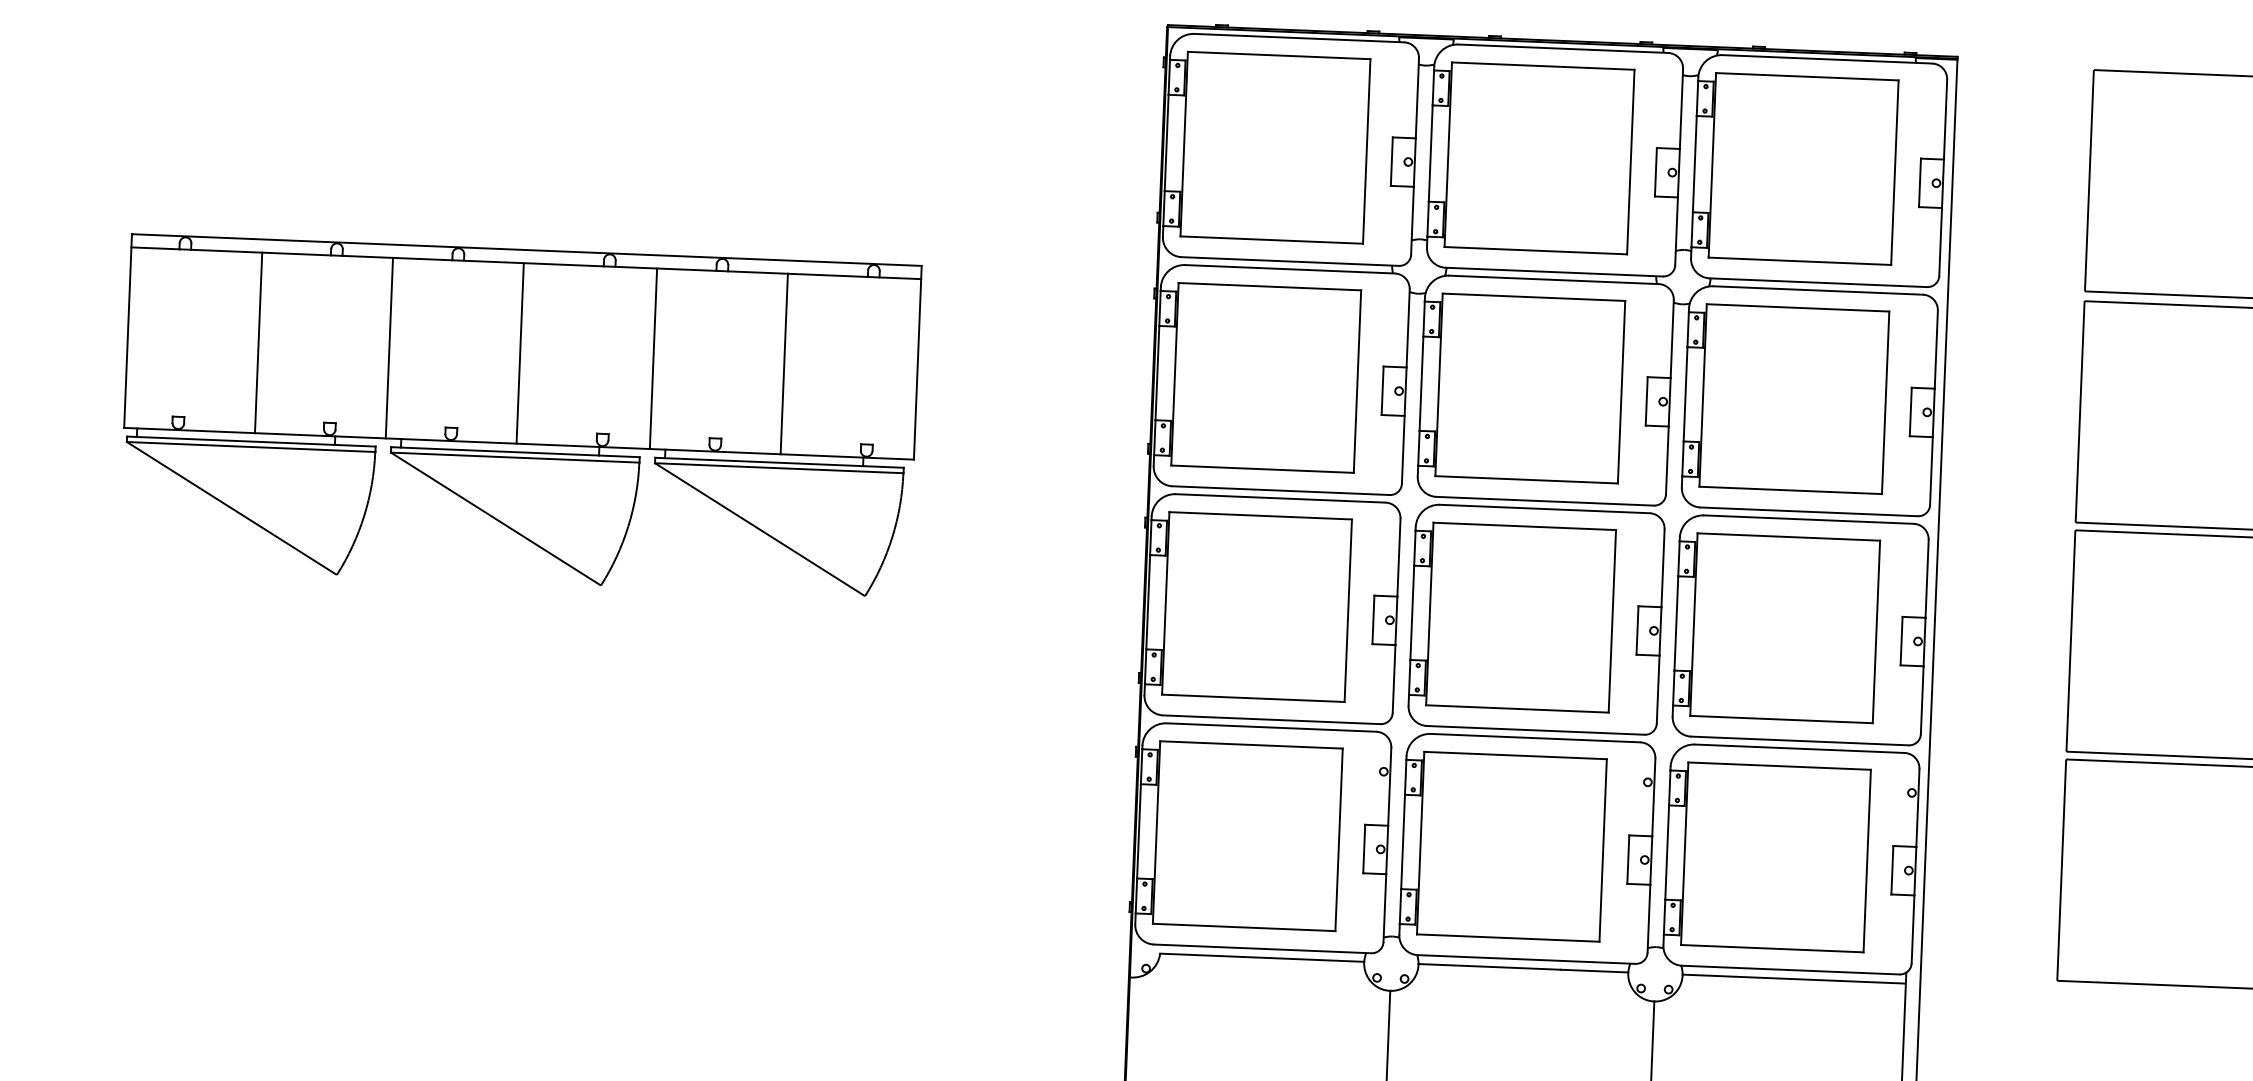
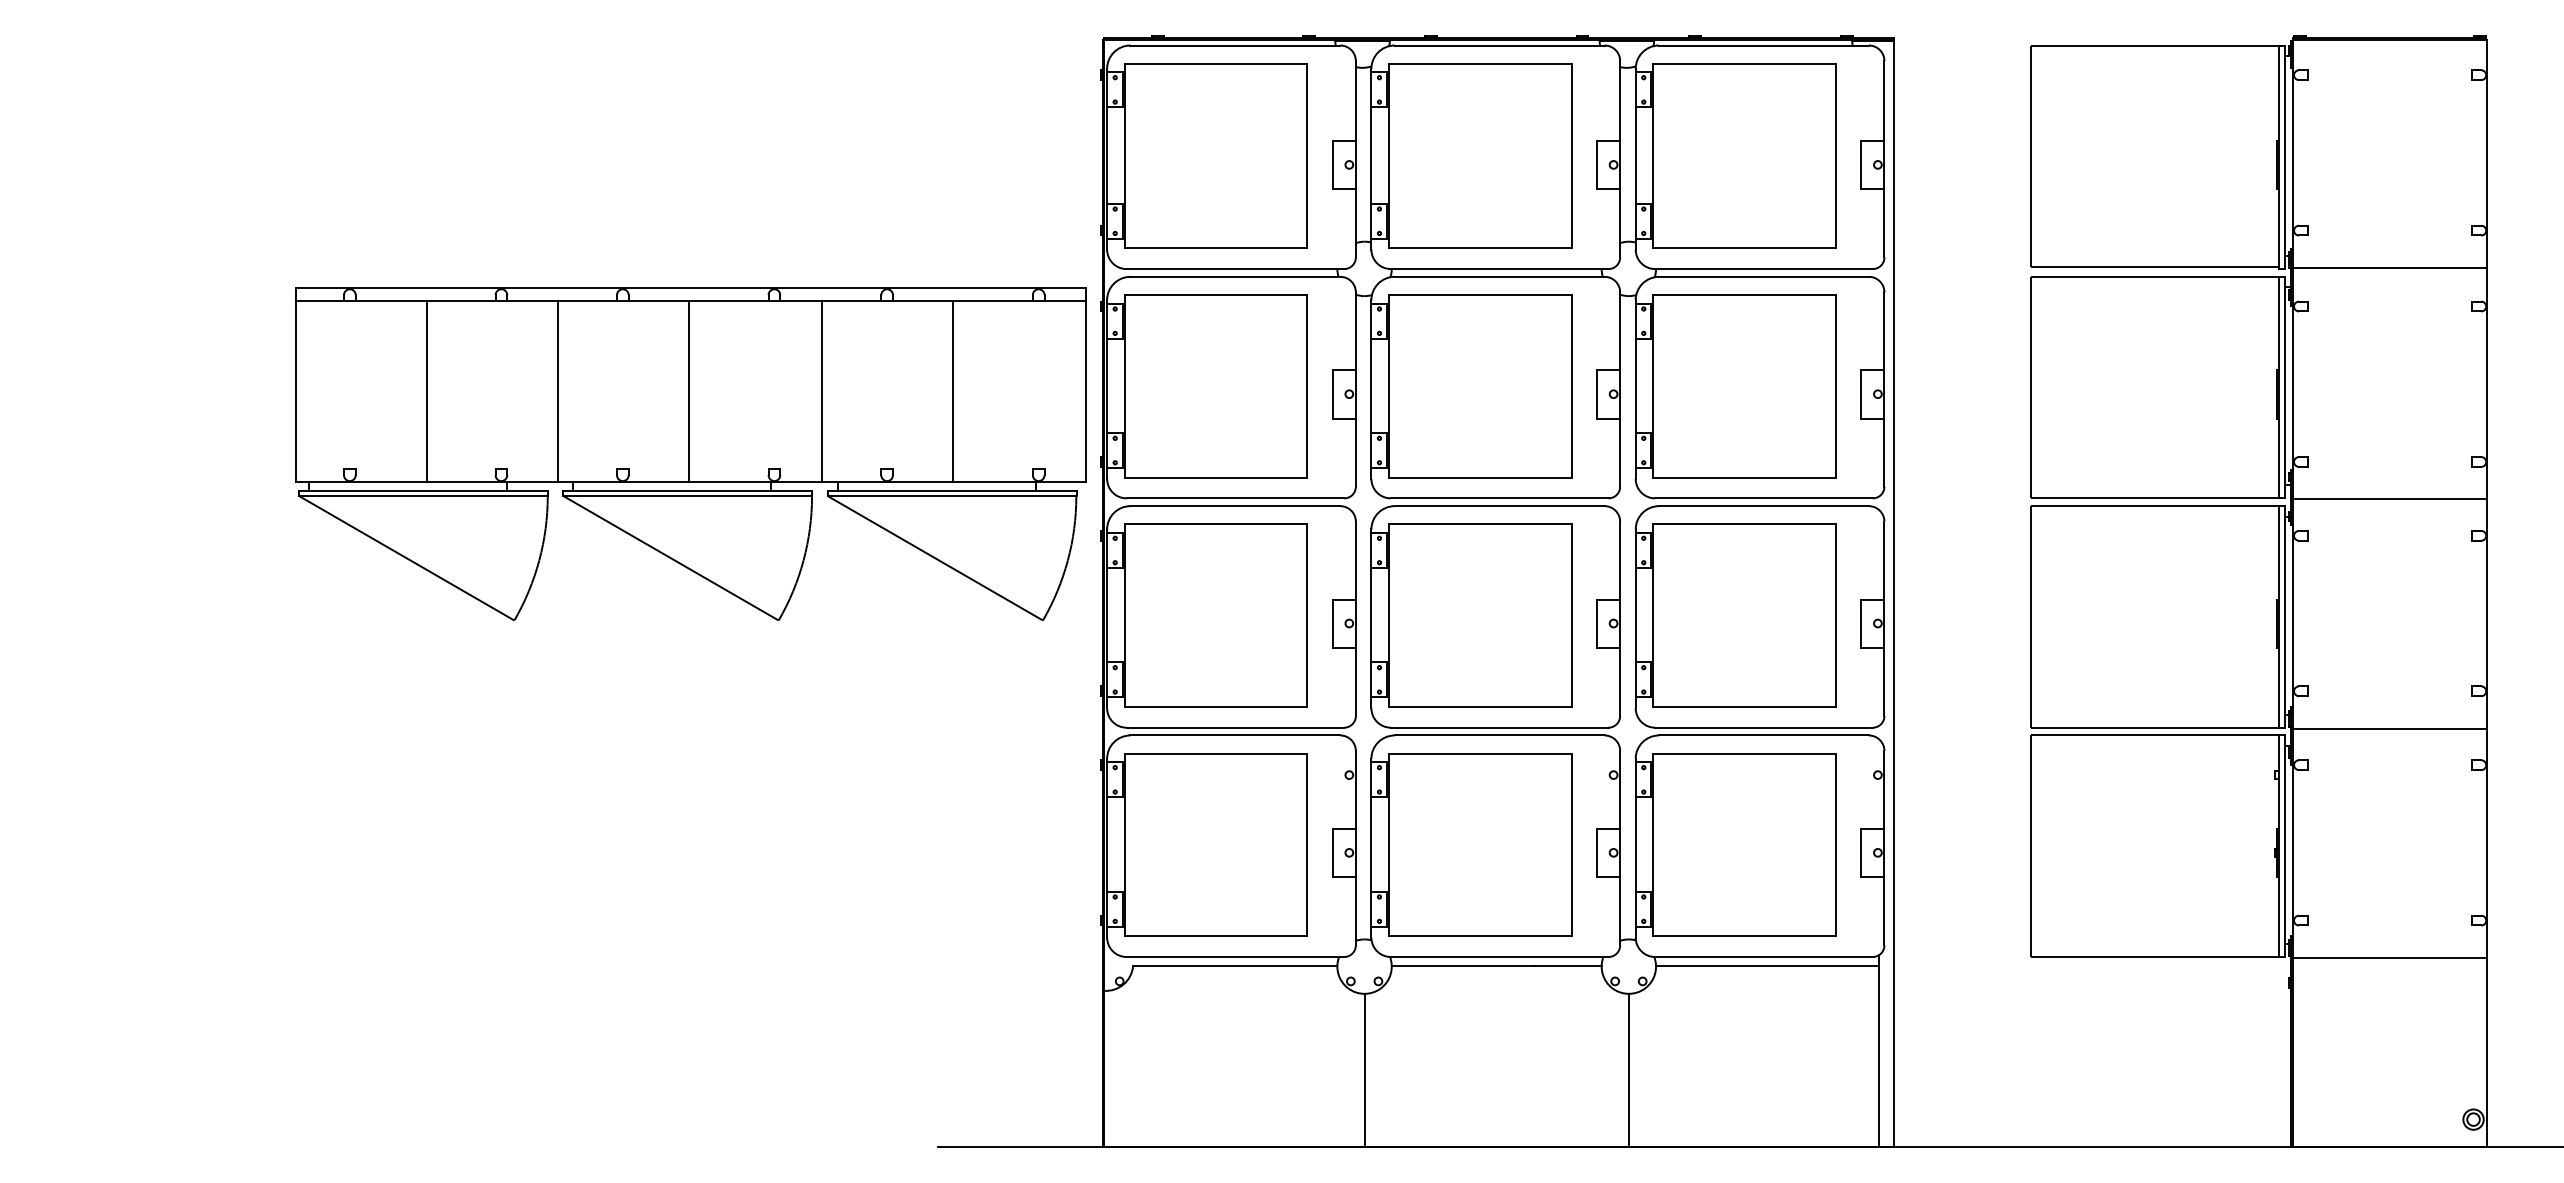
part: (519, 415) -> (690, 453), moved

